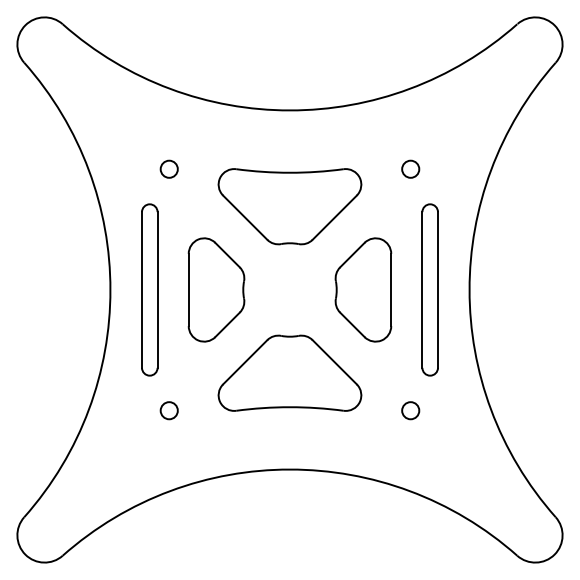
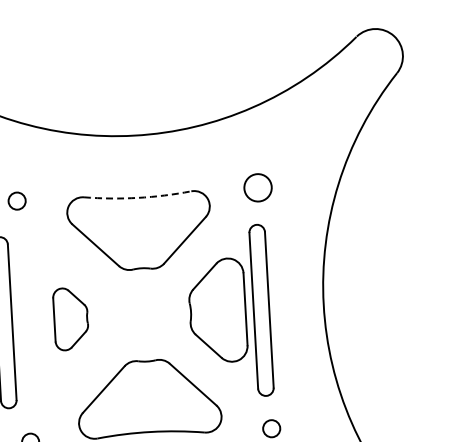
circle: (410, 168) -> (257, 186), size x1.6
arc: (290, 172) -> (138, 197), solid -> dashed
part: (216, 289) -> (71, 318), size x0.6
part: (429, 289) -> (260, 309), moved

